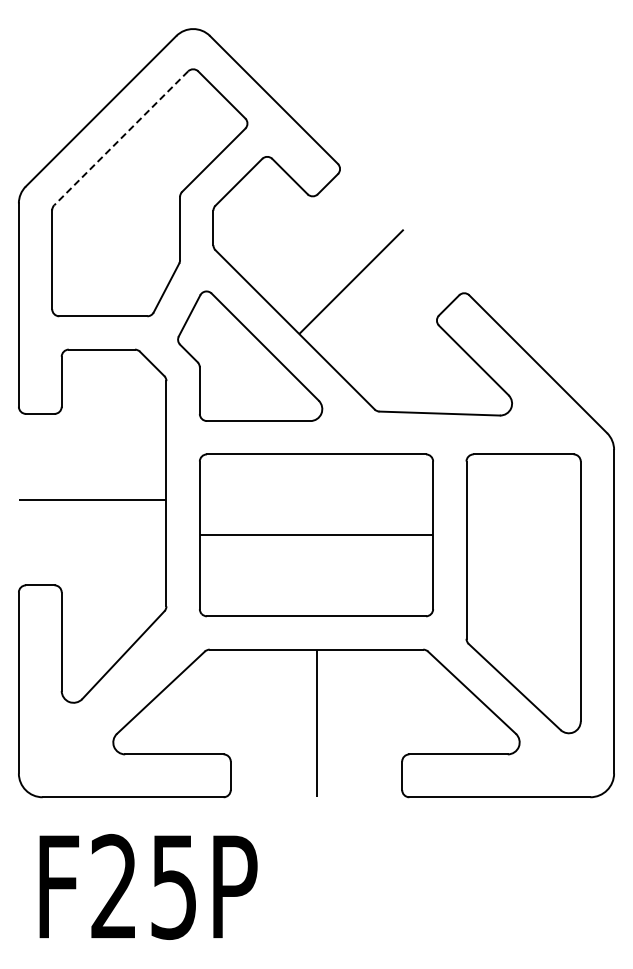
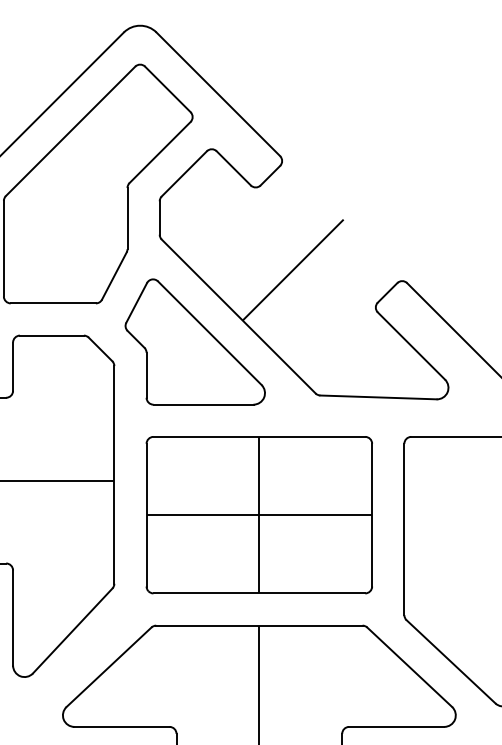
line: (121, 138) -> (70, 131), dashed -> solid
line: (316, 535) -> (259, 515), added

